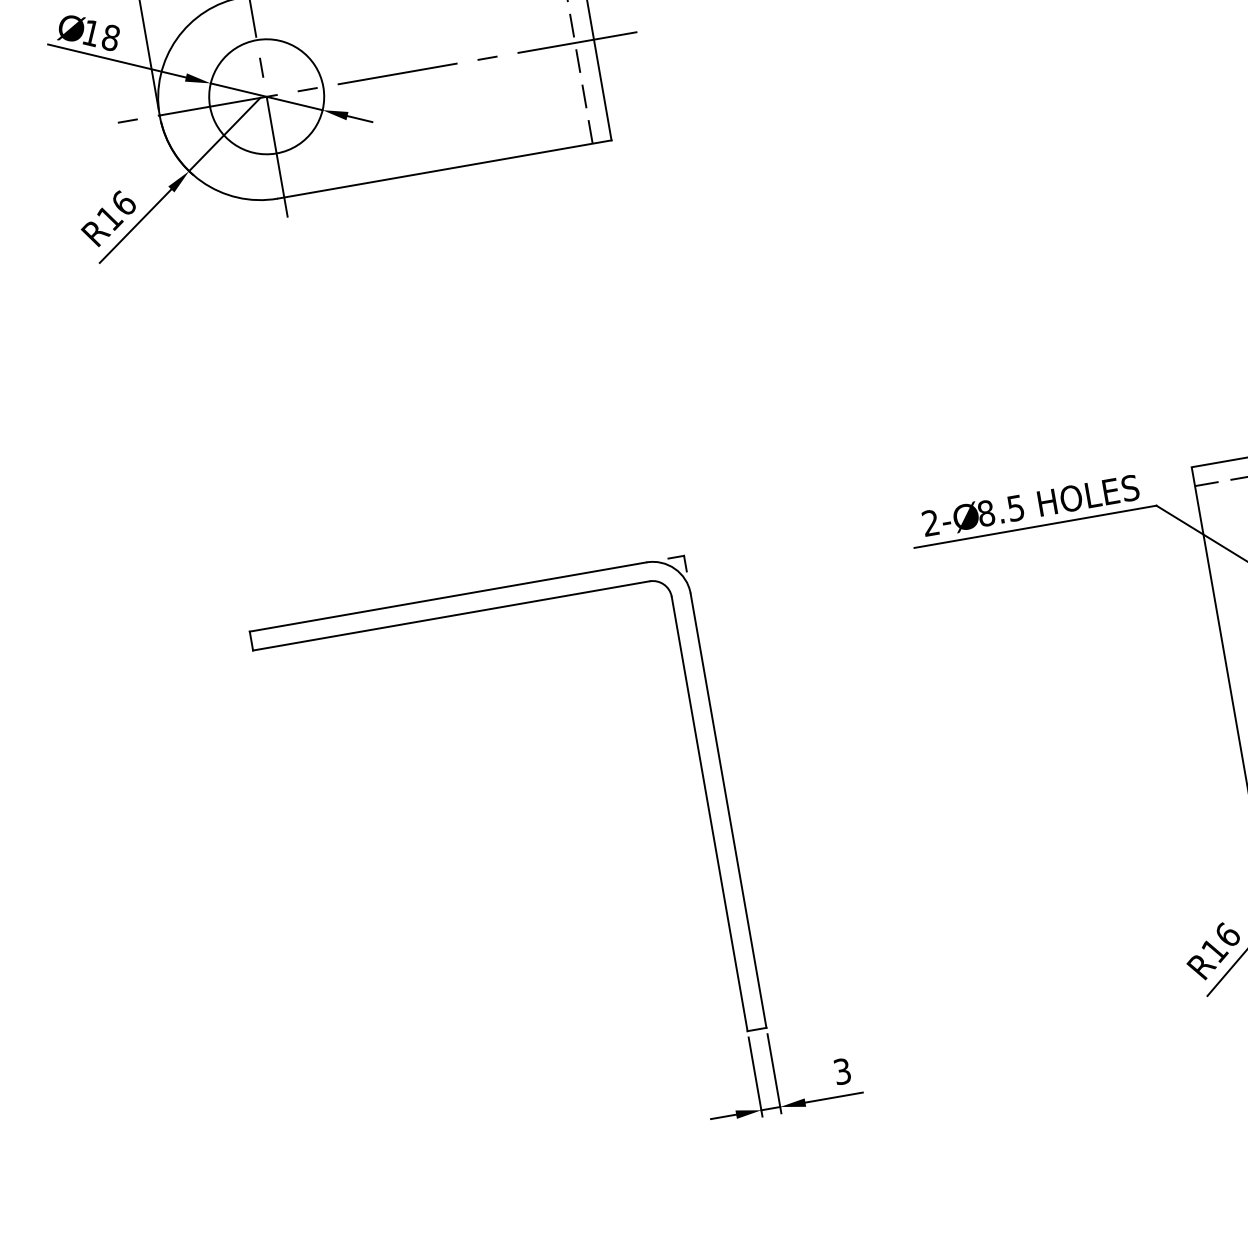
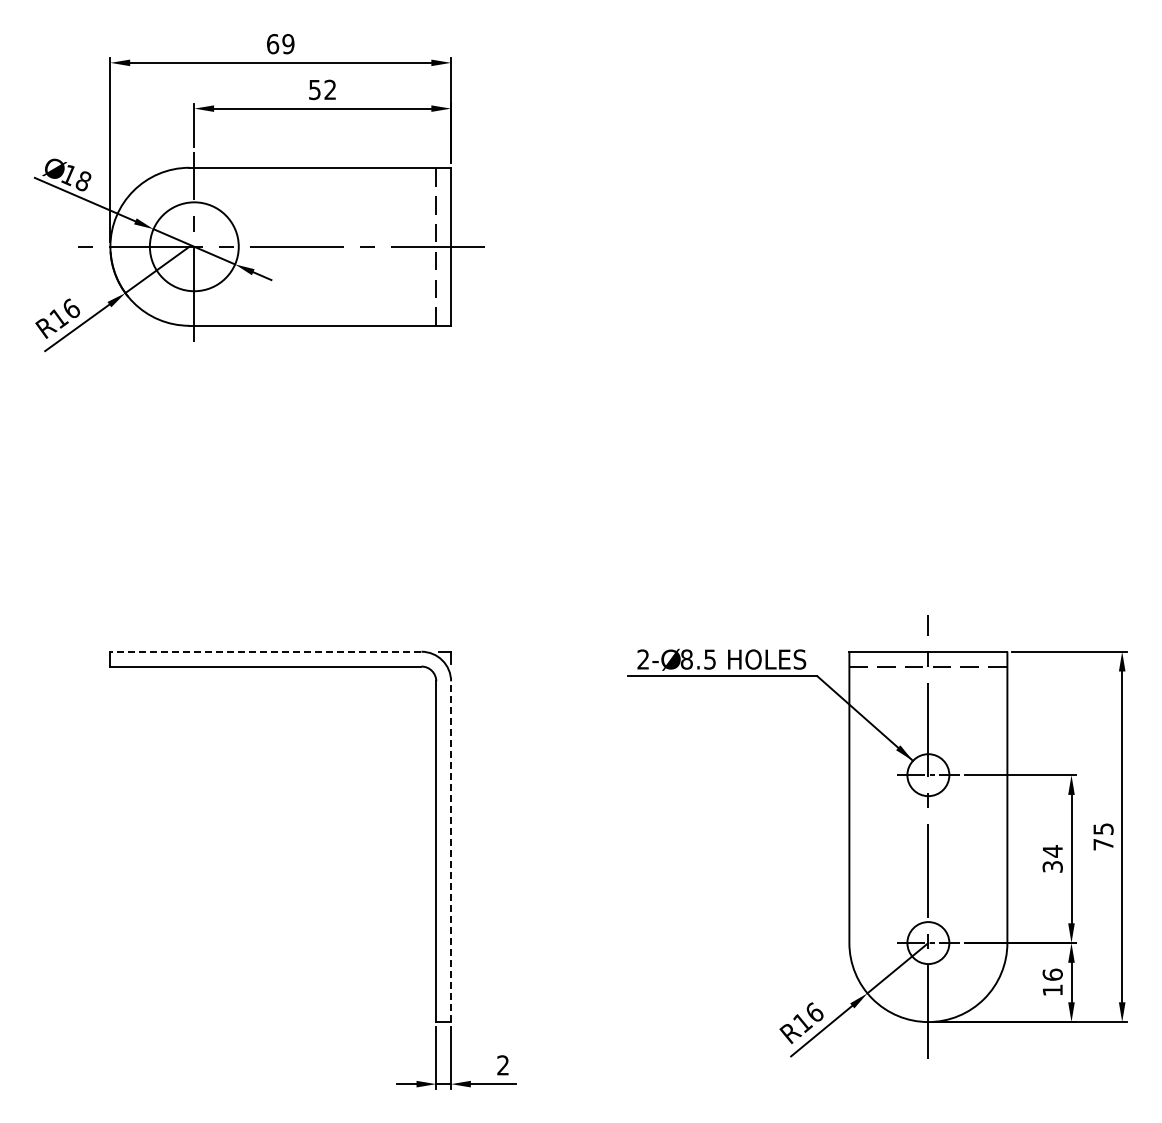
line: (447, 596) -> (265, 651), solid -> dashed
line: (729, 810) -> (451, 851), solid -> dashed
text: (841, 1071) -> (502, 1065), 3 -> 2

